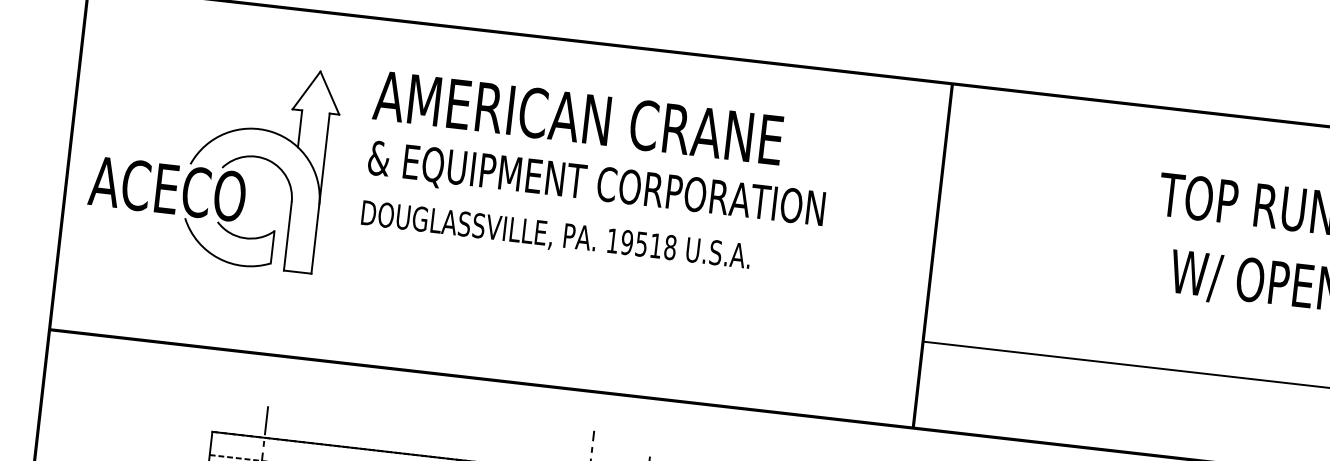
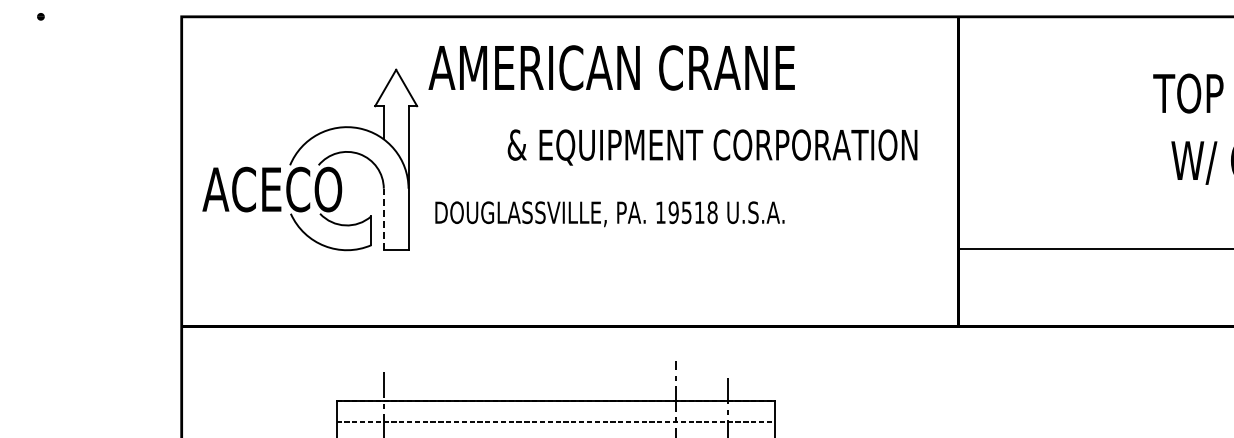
text: (578, 117) -> (611, 67), moved
text: (596, 185) -> (712, 147), moved
line: (287, 236) -> (383, 219), solid -> dashed
text: (555, 236) -> (609, 214), moved

